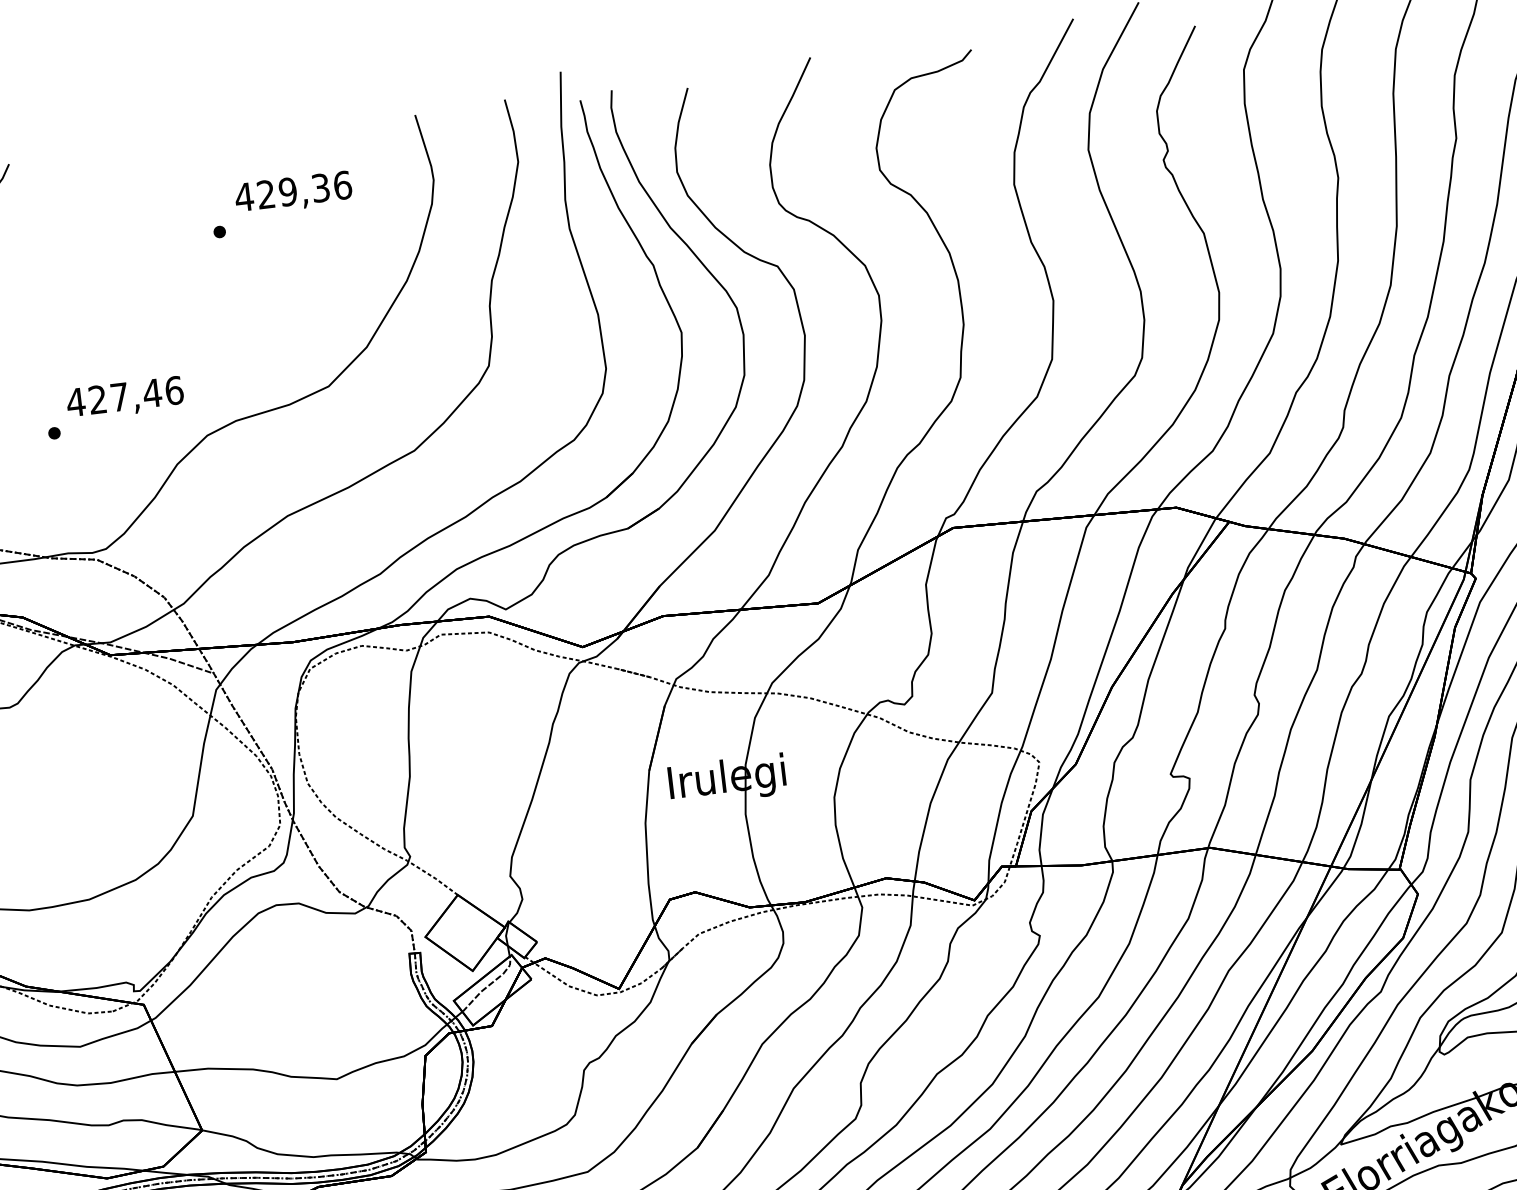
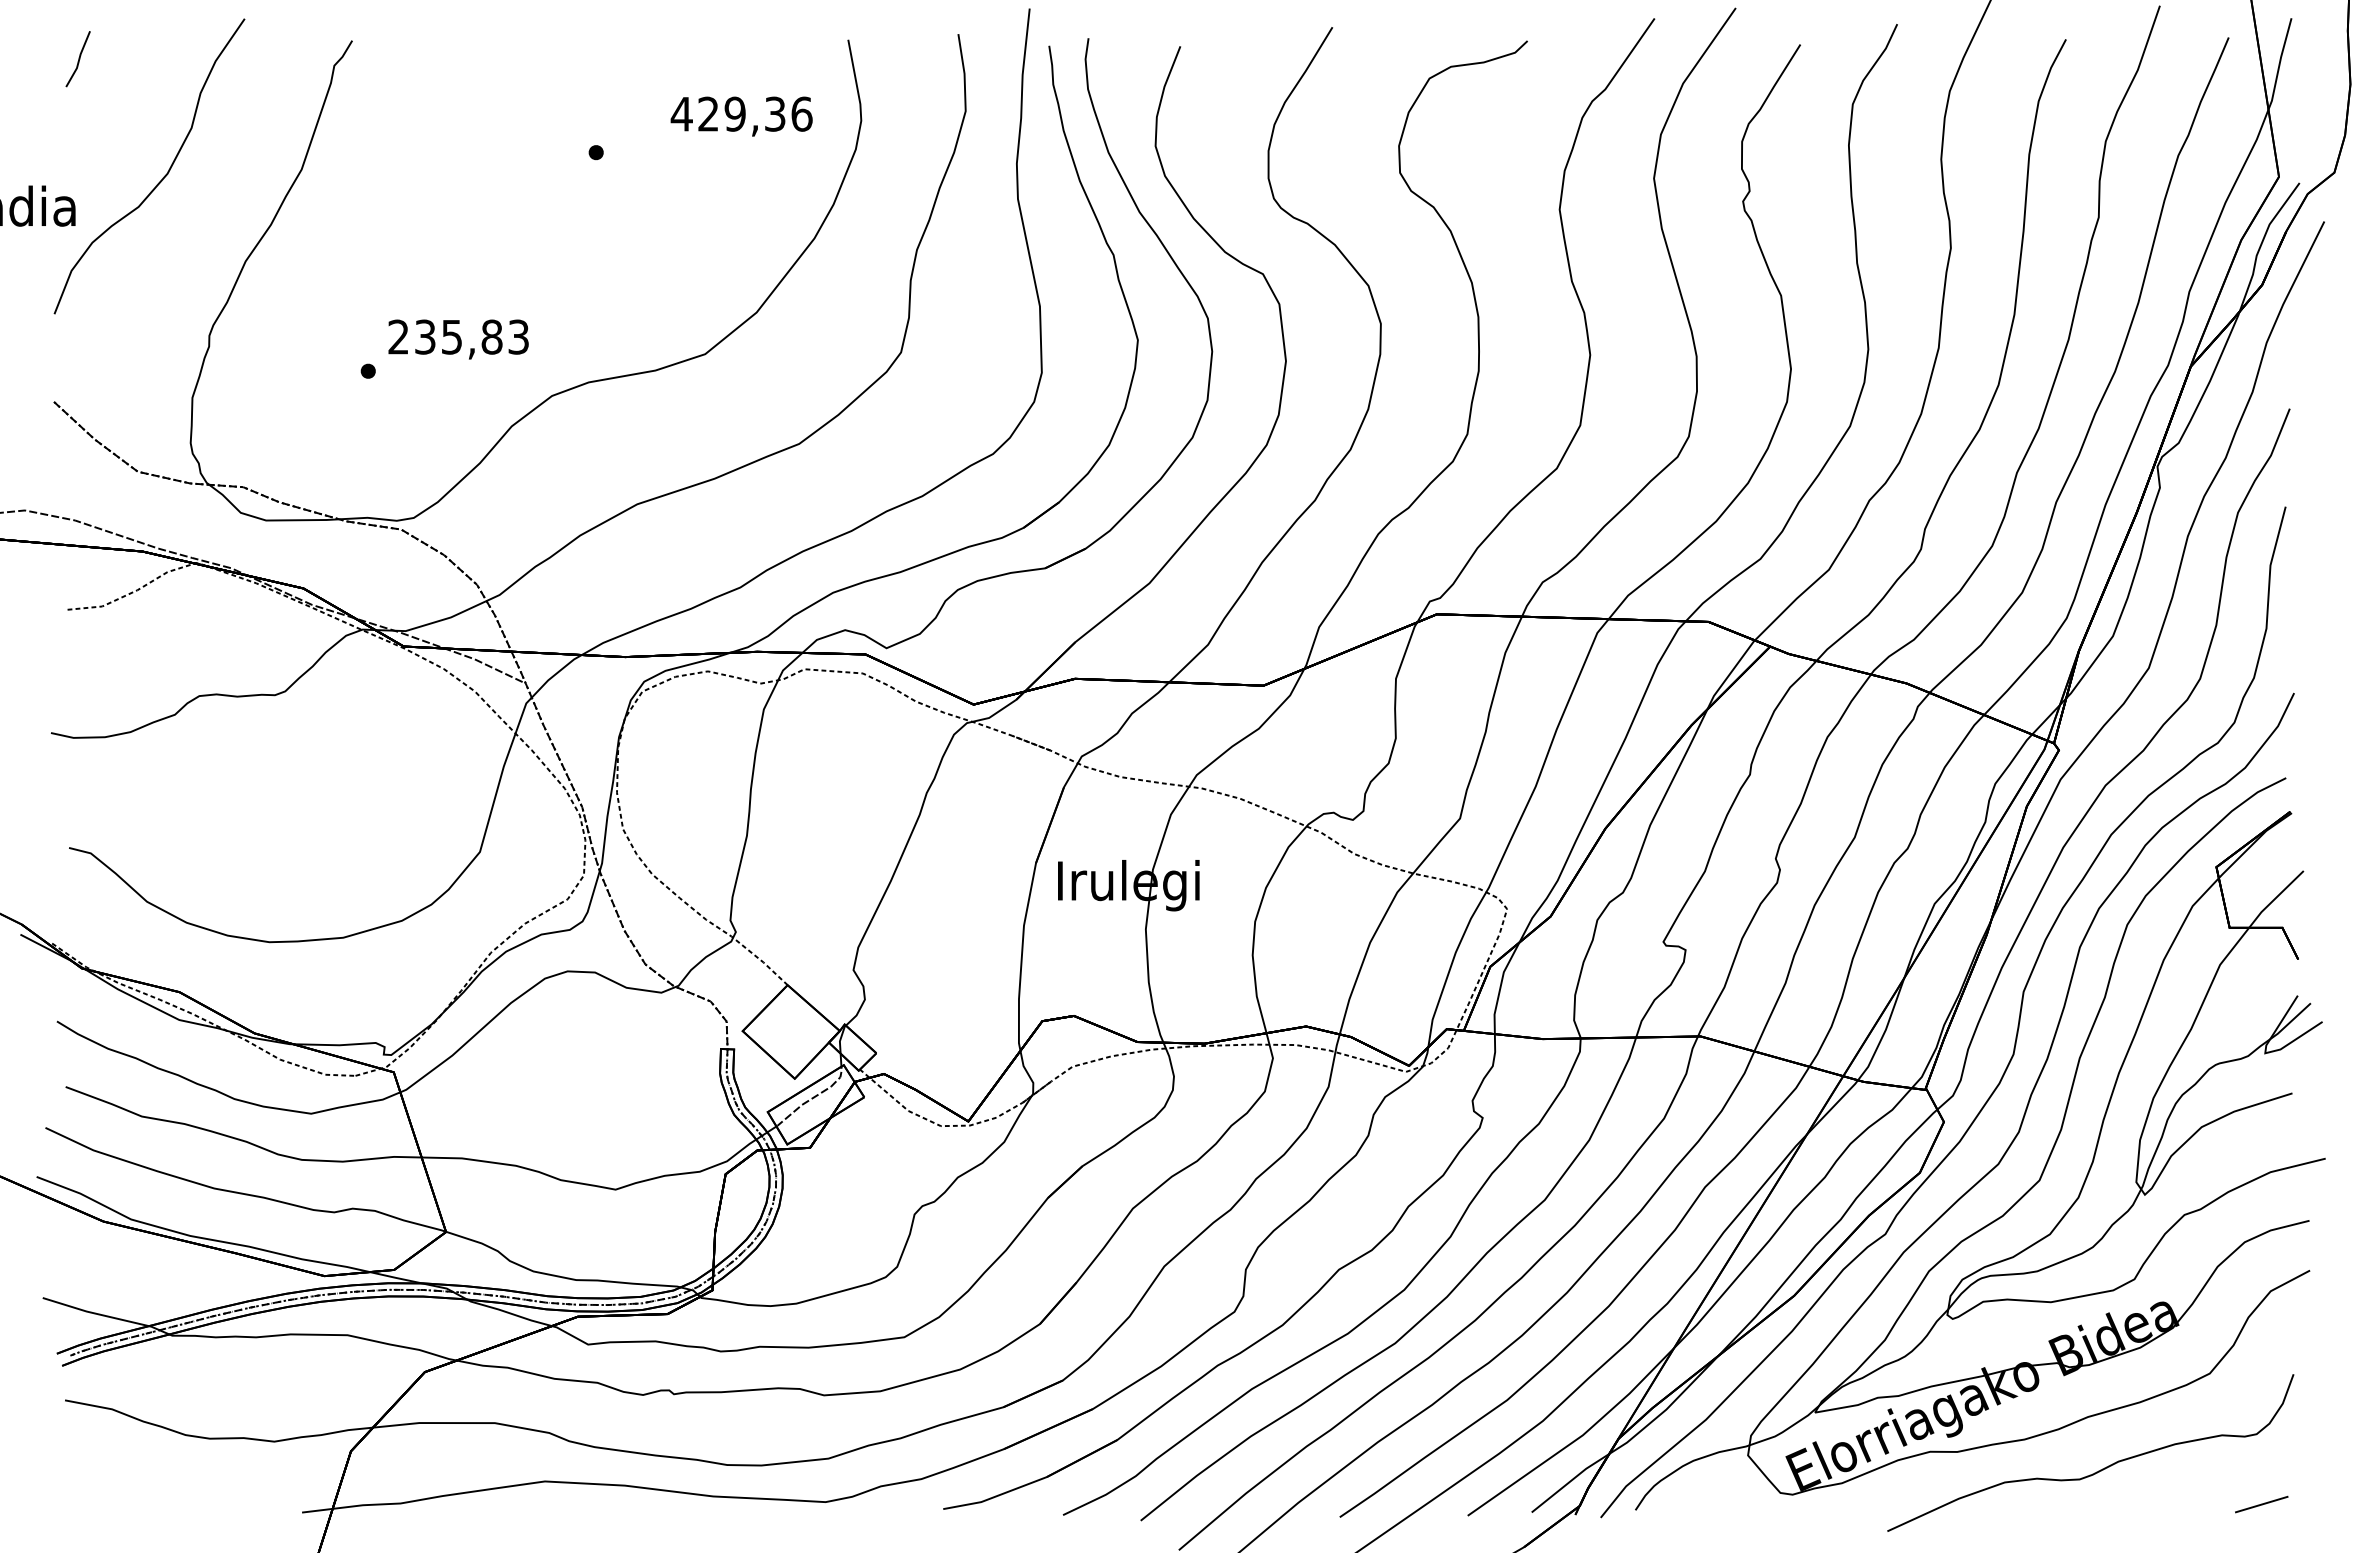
text: (293, 193) -> (741, 116), moved
text: (124, 396) -> (458, 336), 427,46 -> 235,83

